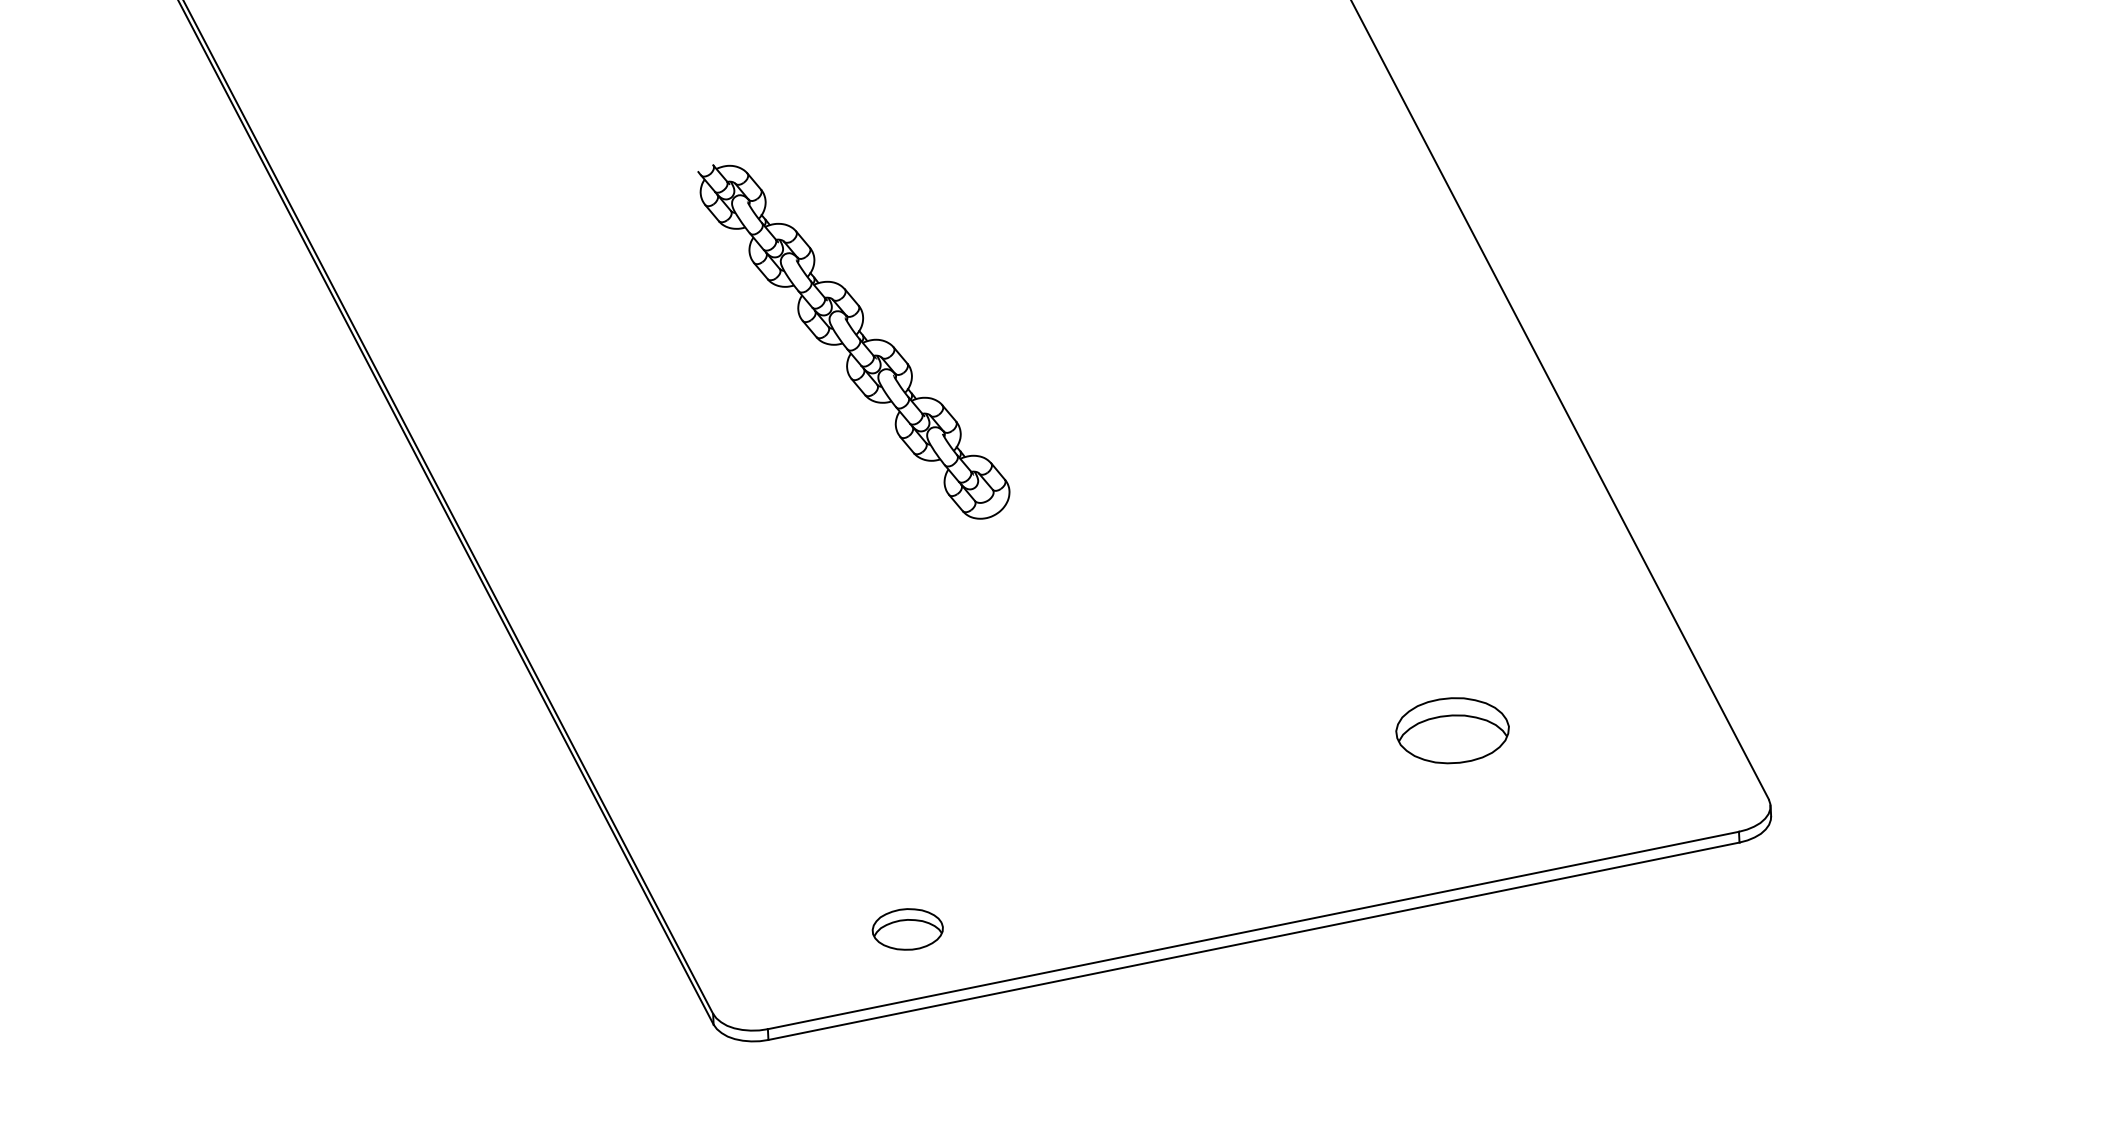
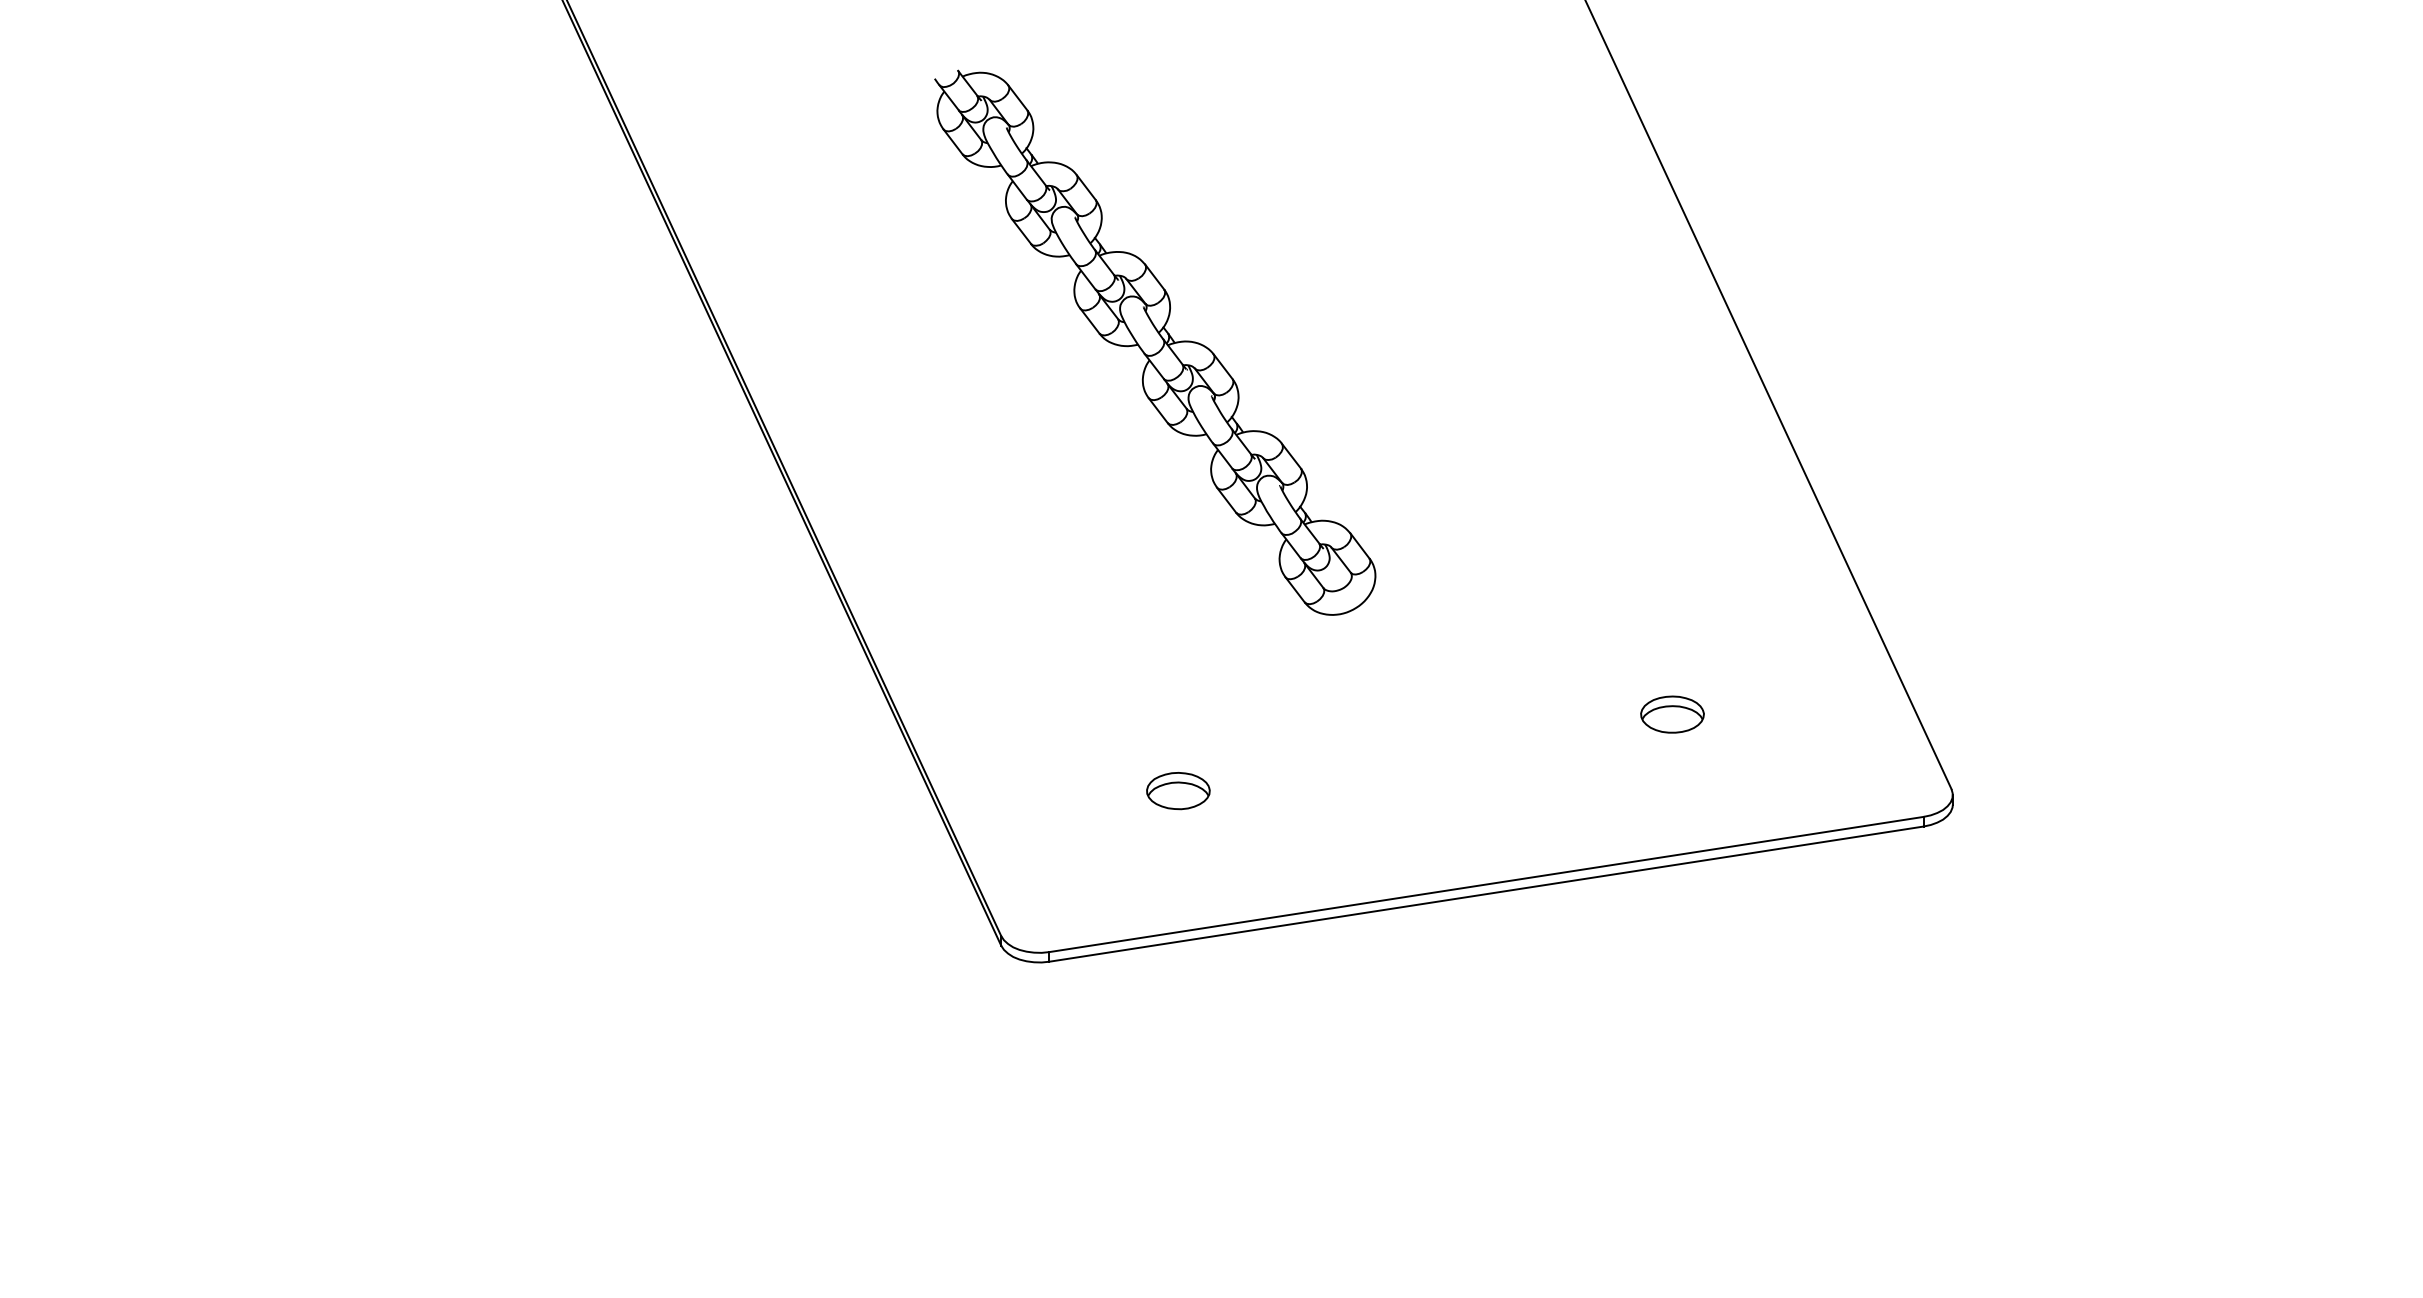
part: (854, 341) -> (1155, 342), size x1.67
part: (1452, 730) -> (1672, 714), size x0.62
part: (907, 929) -> (1178, 791), moved

